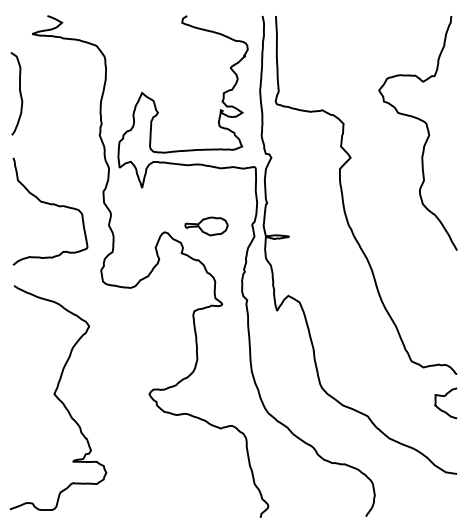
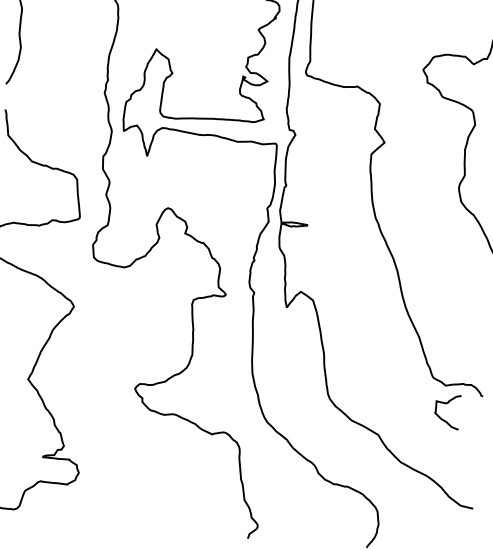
part: (206, 226) -> (215, 205), removed
curve: (445, 396) -> (447, 403), moved

